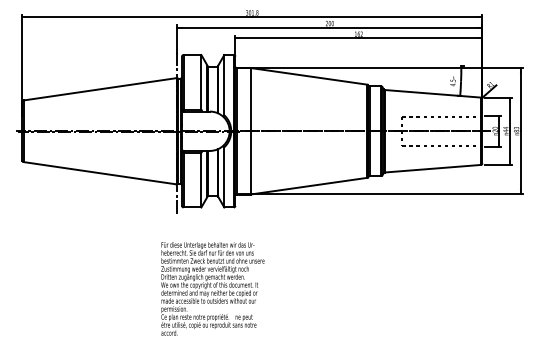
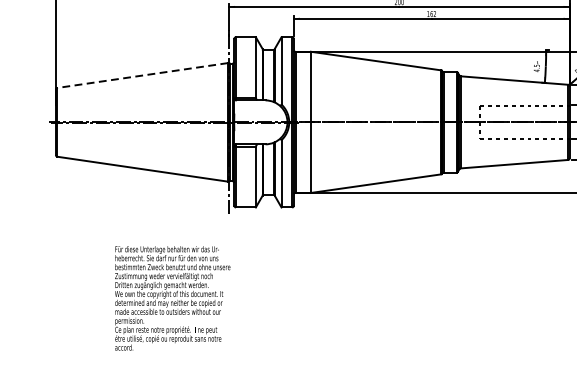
line: (99, 89) -> (142, 75), solid -> dashed
text: (212, 288) -> (172, 297), moved

